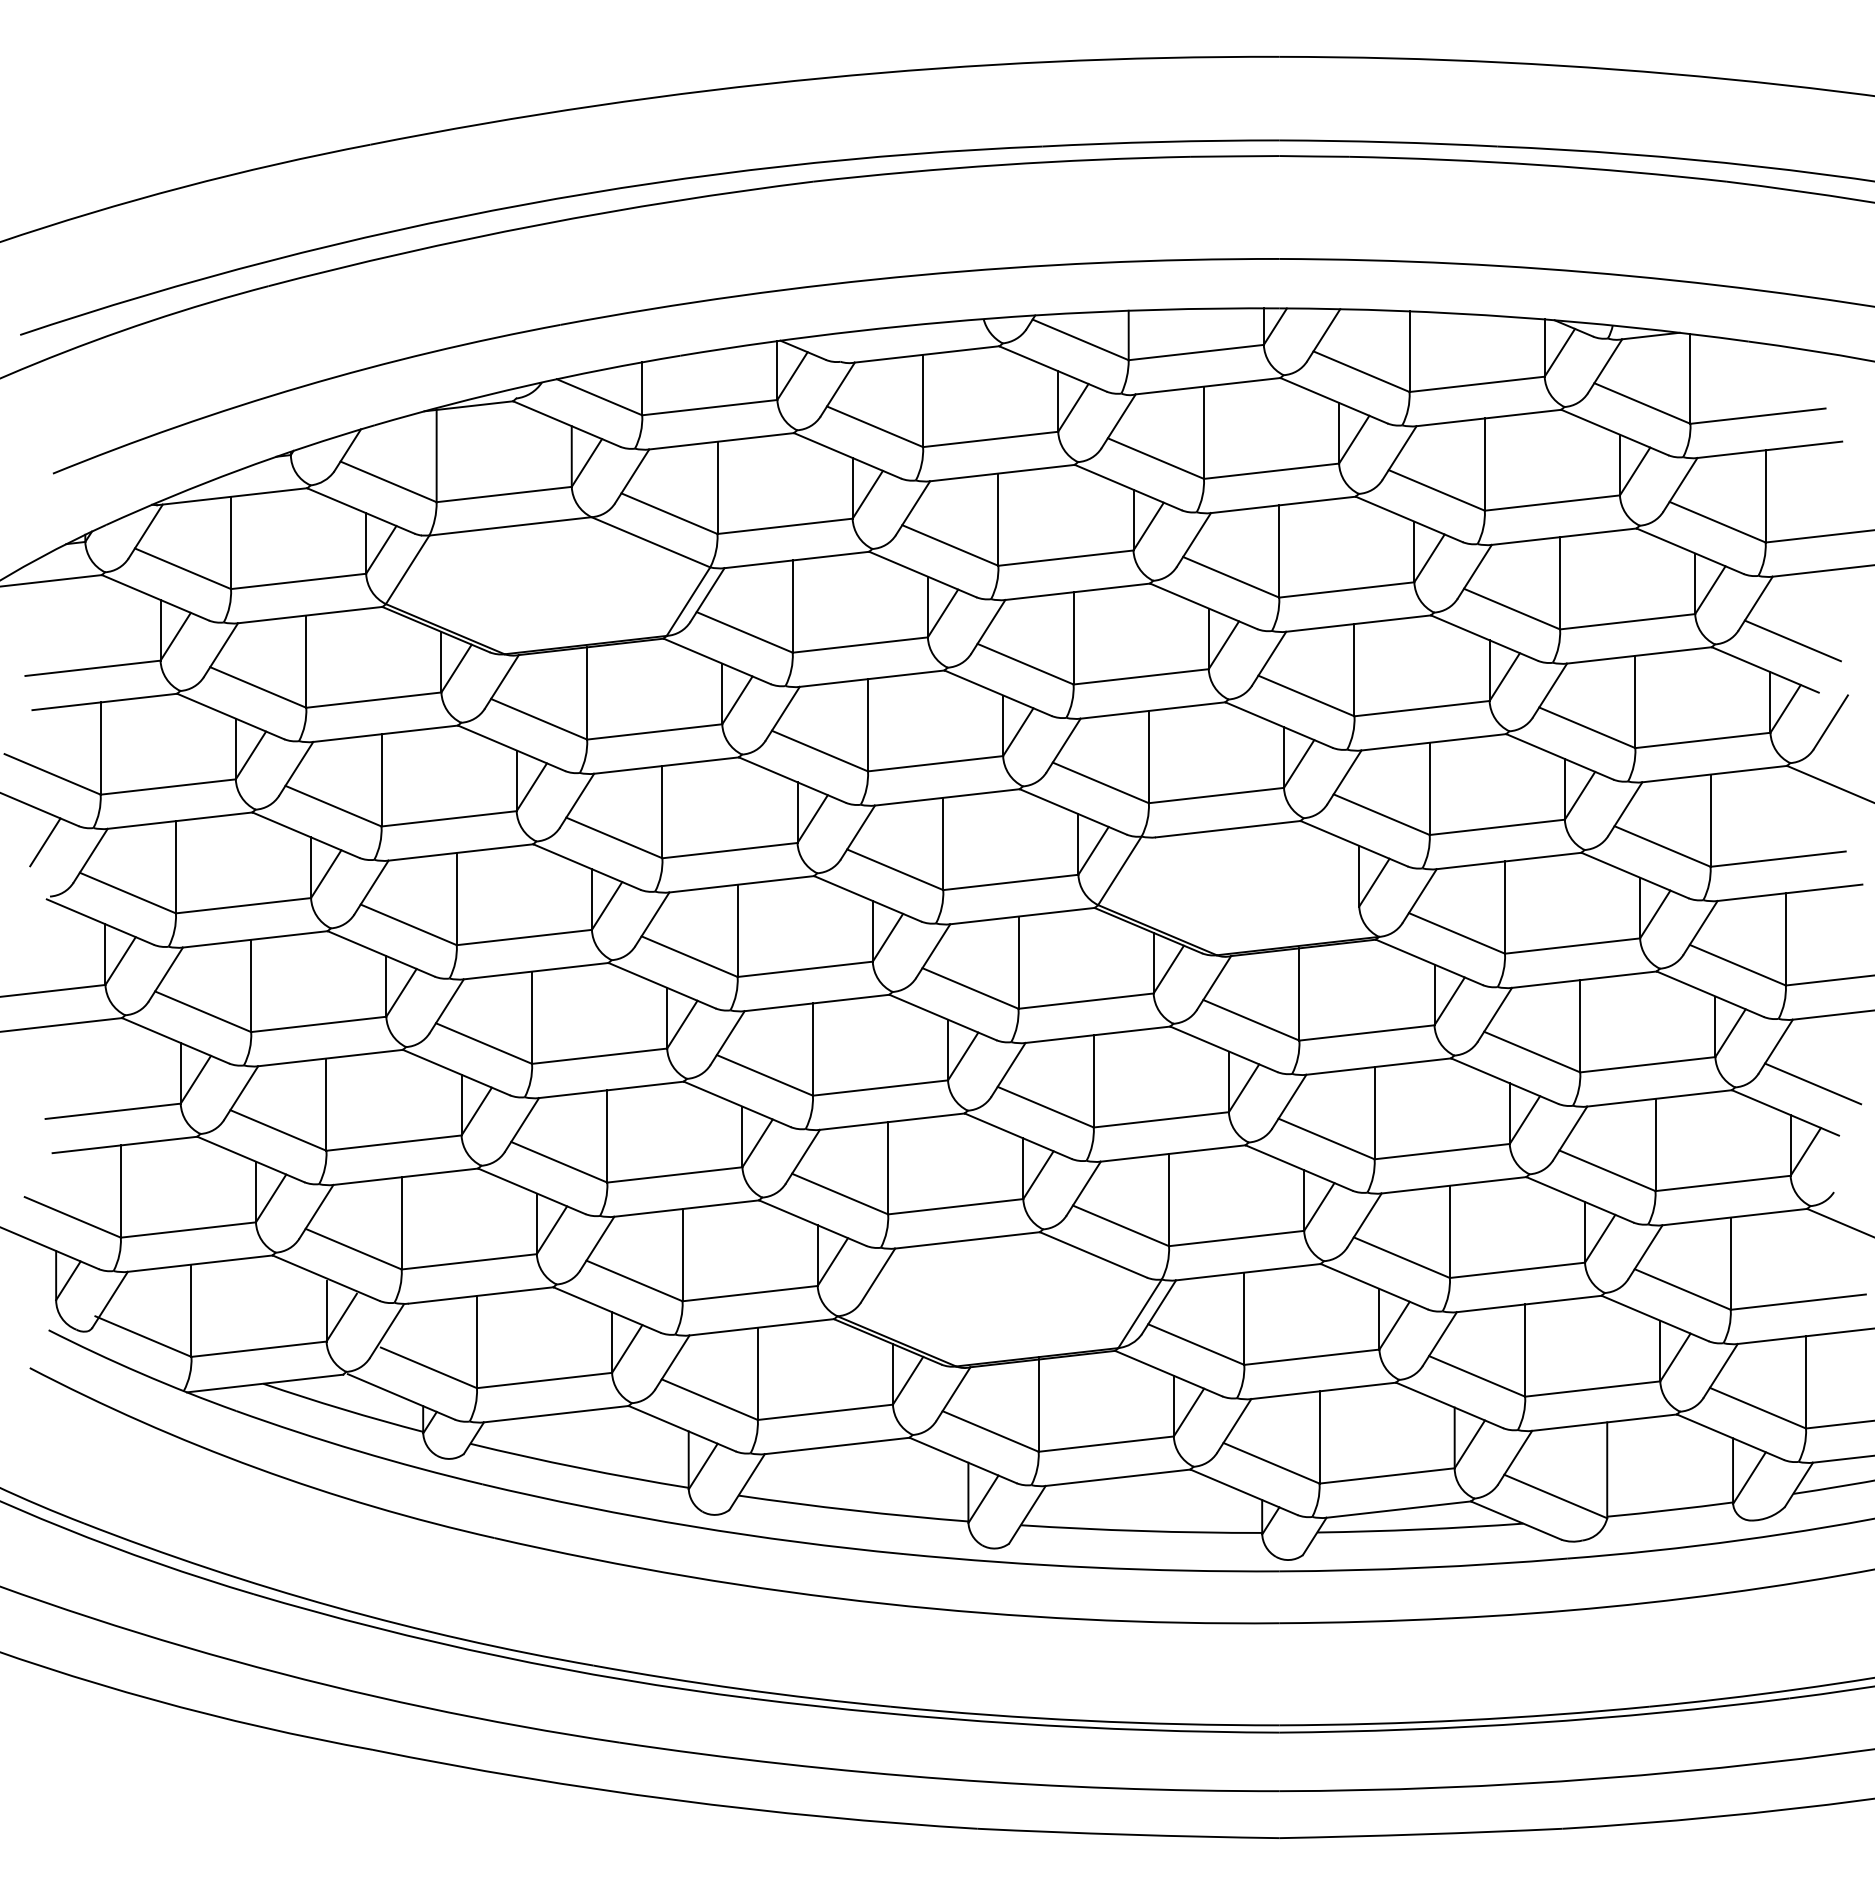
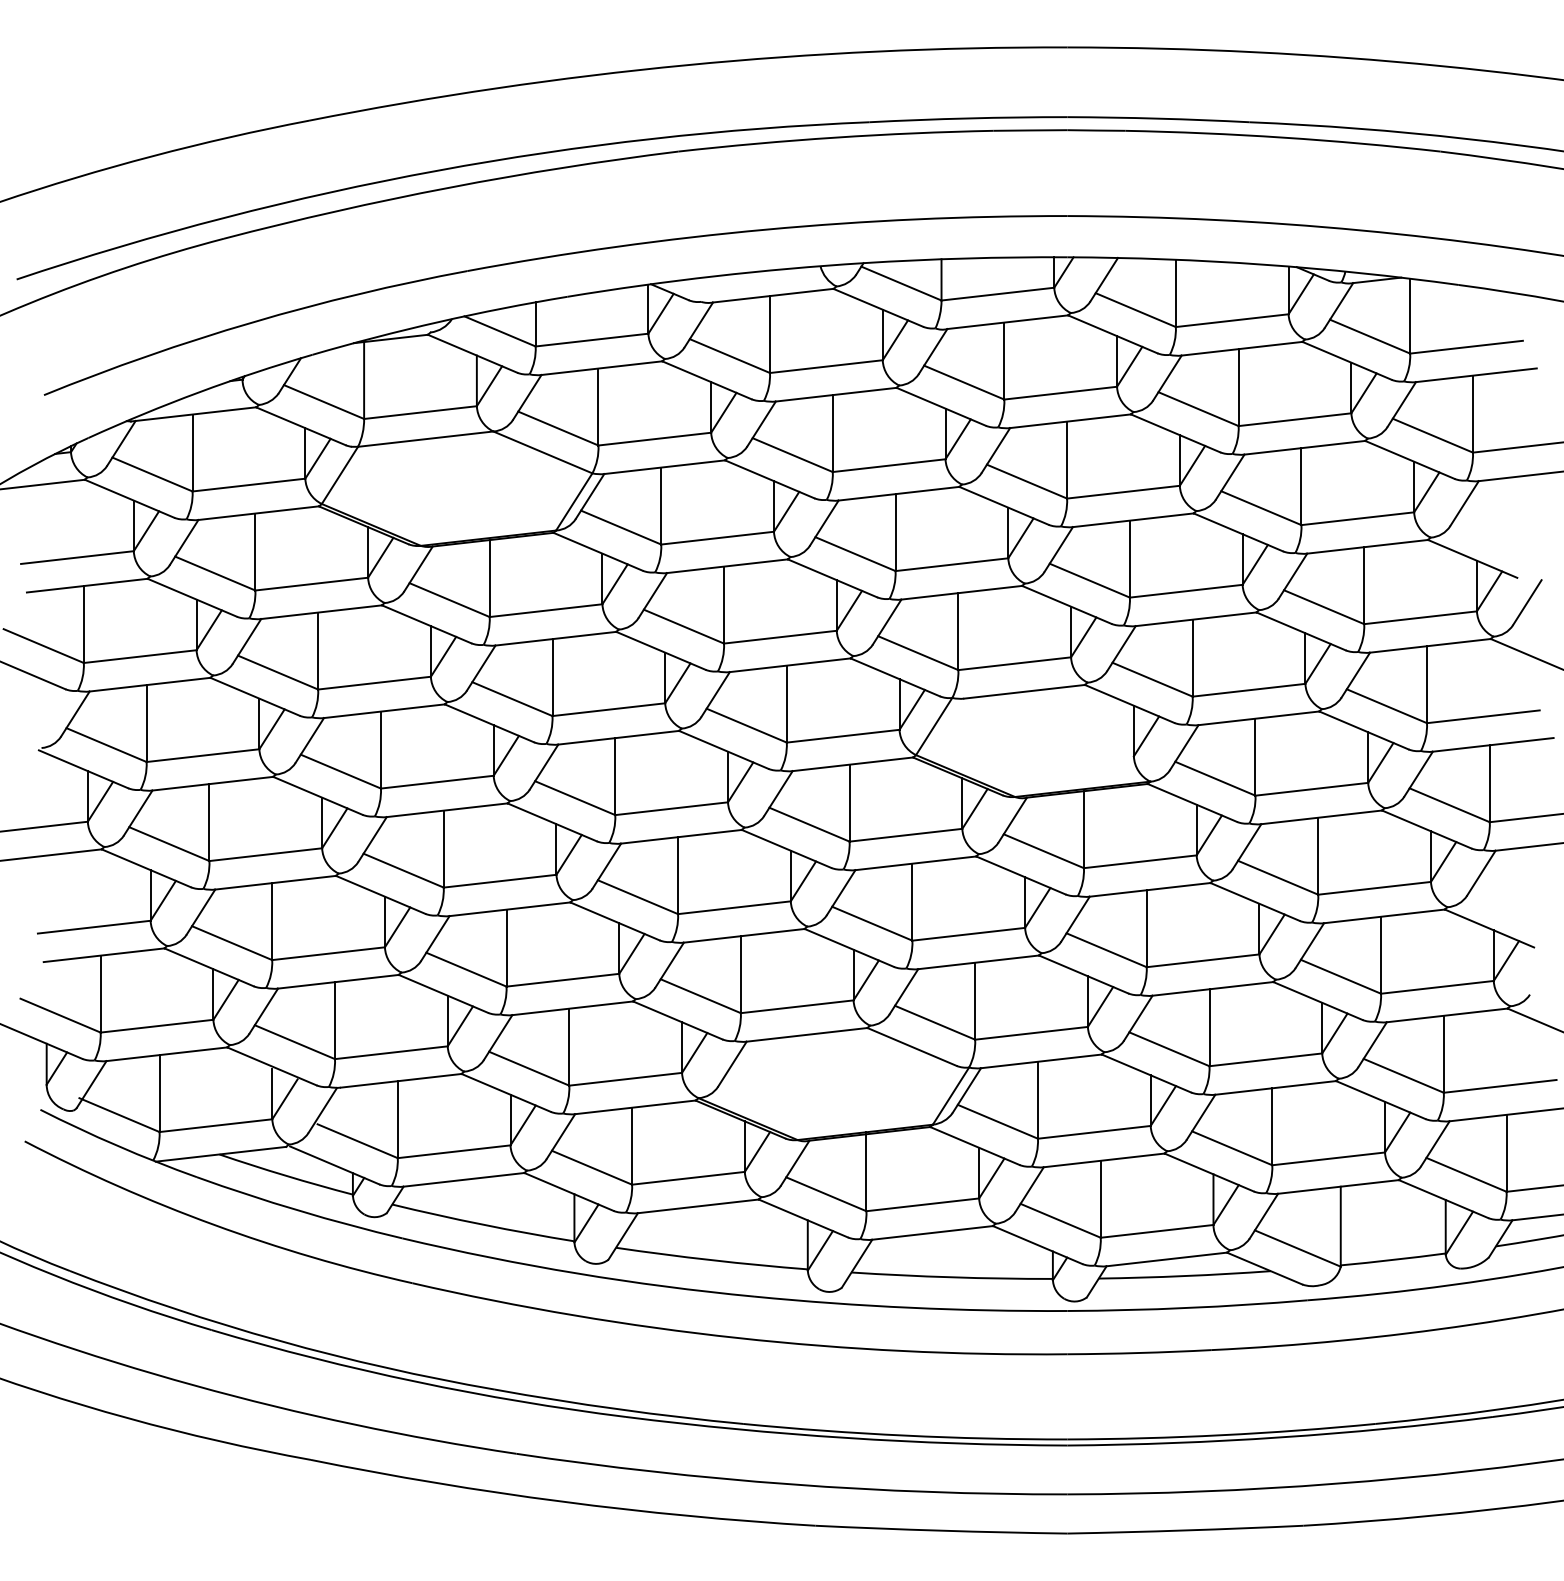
line: (1792, 640) -> (1495, 534), removed
line: (45, 842) -> (37, 702), removed
line: (1813, 1083) -> (1512, 903), removed

